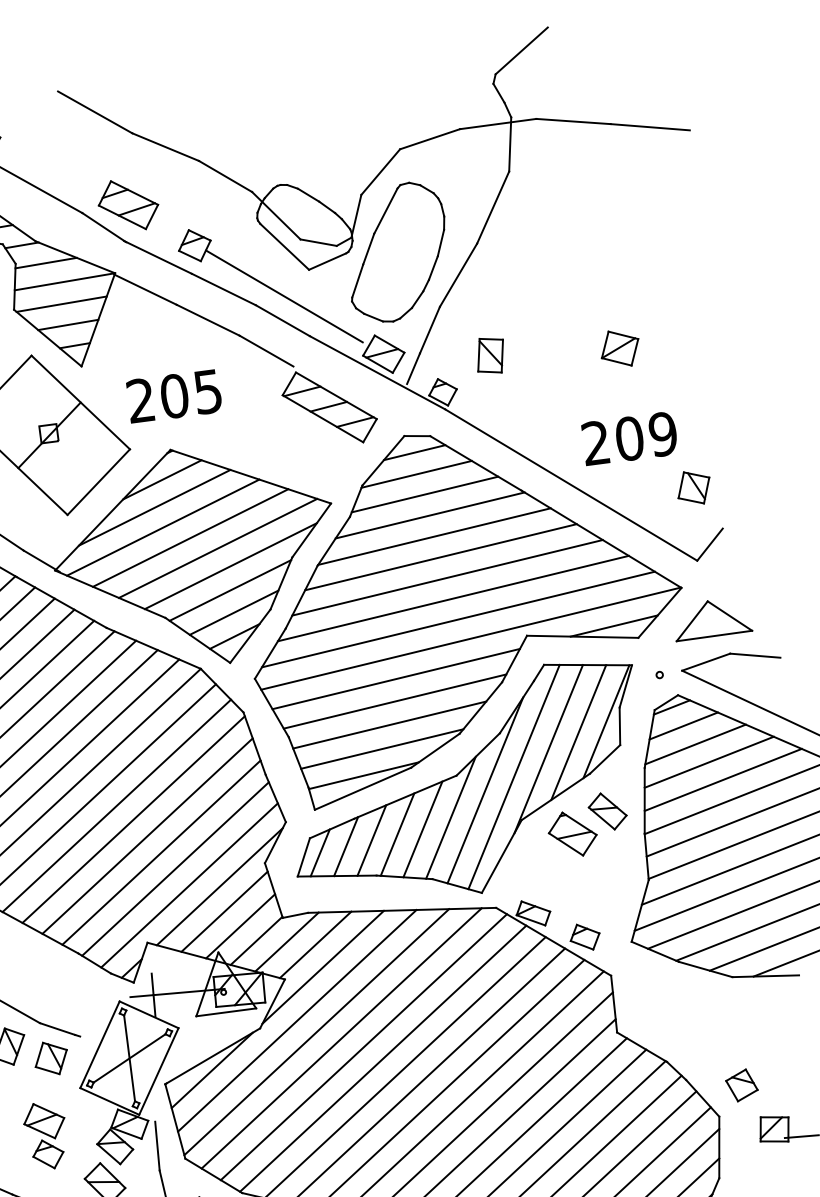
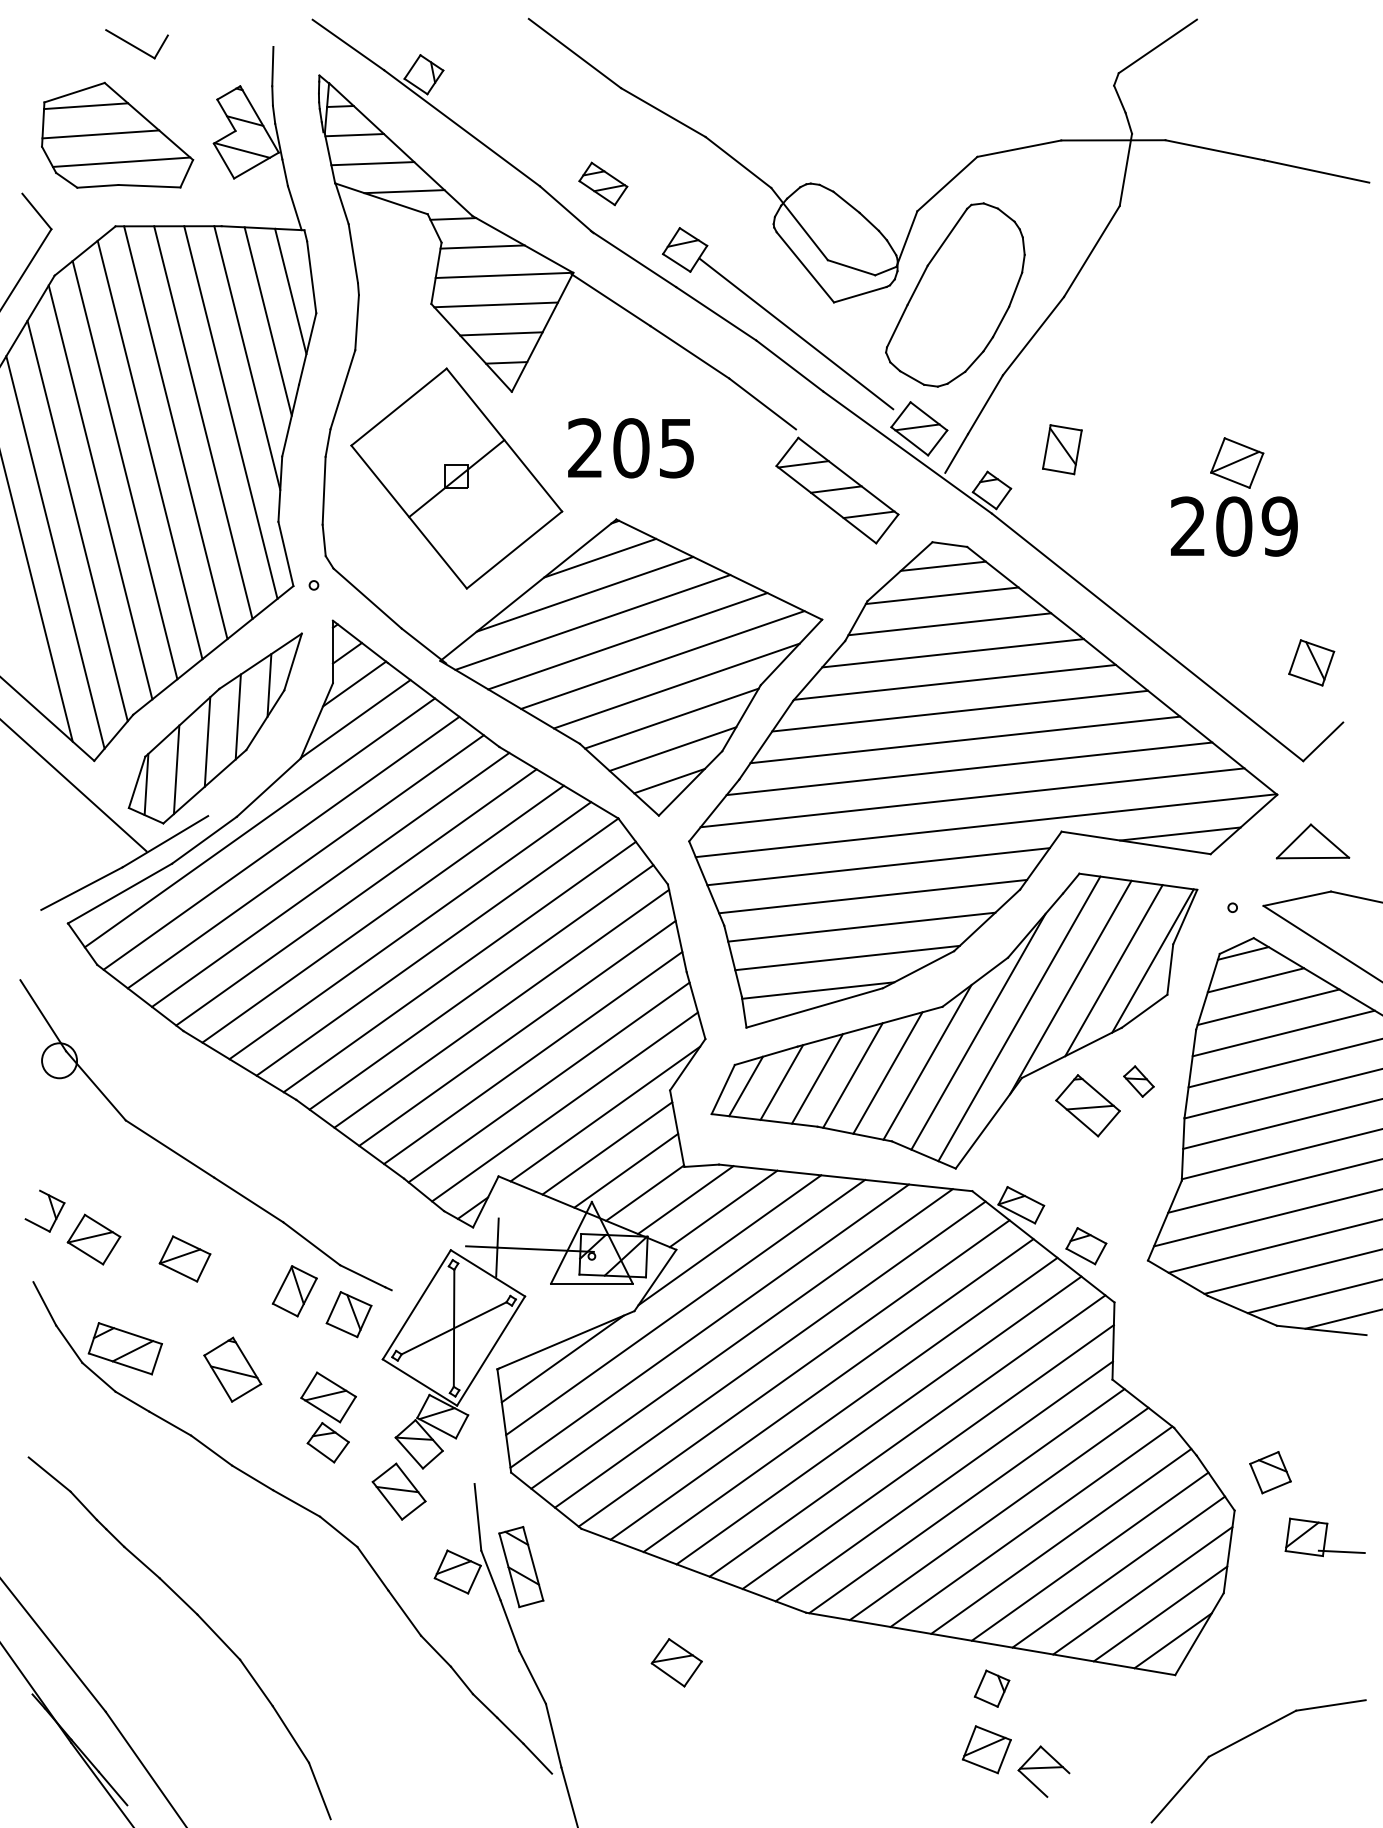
part: (128, 204) -> (603, 183), size x0.6
text: (629, 438) -> (1234, 526), moved
part: (711, 618) -> (1312, 841), size x0.7
part: (607, 811) -> (1138, 1081), size x0.6
line: (157, 1145) -> (475, 1450), removed

